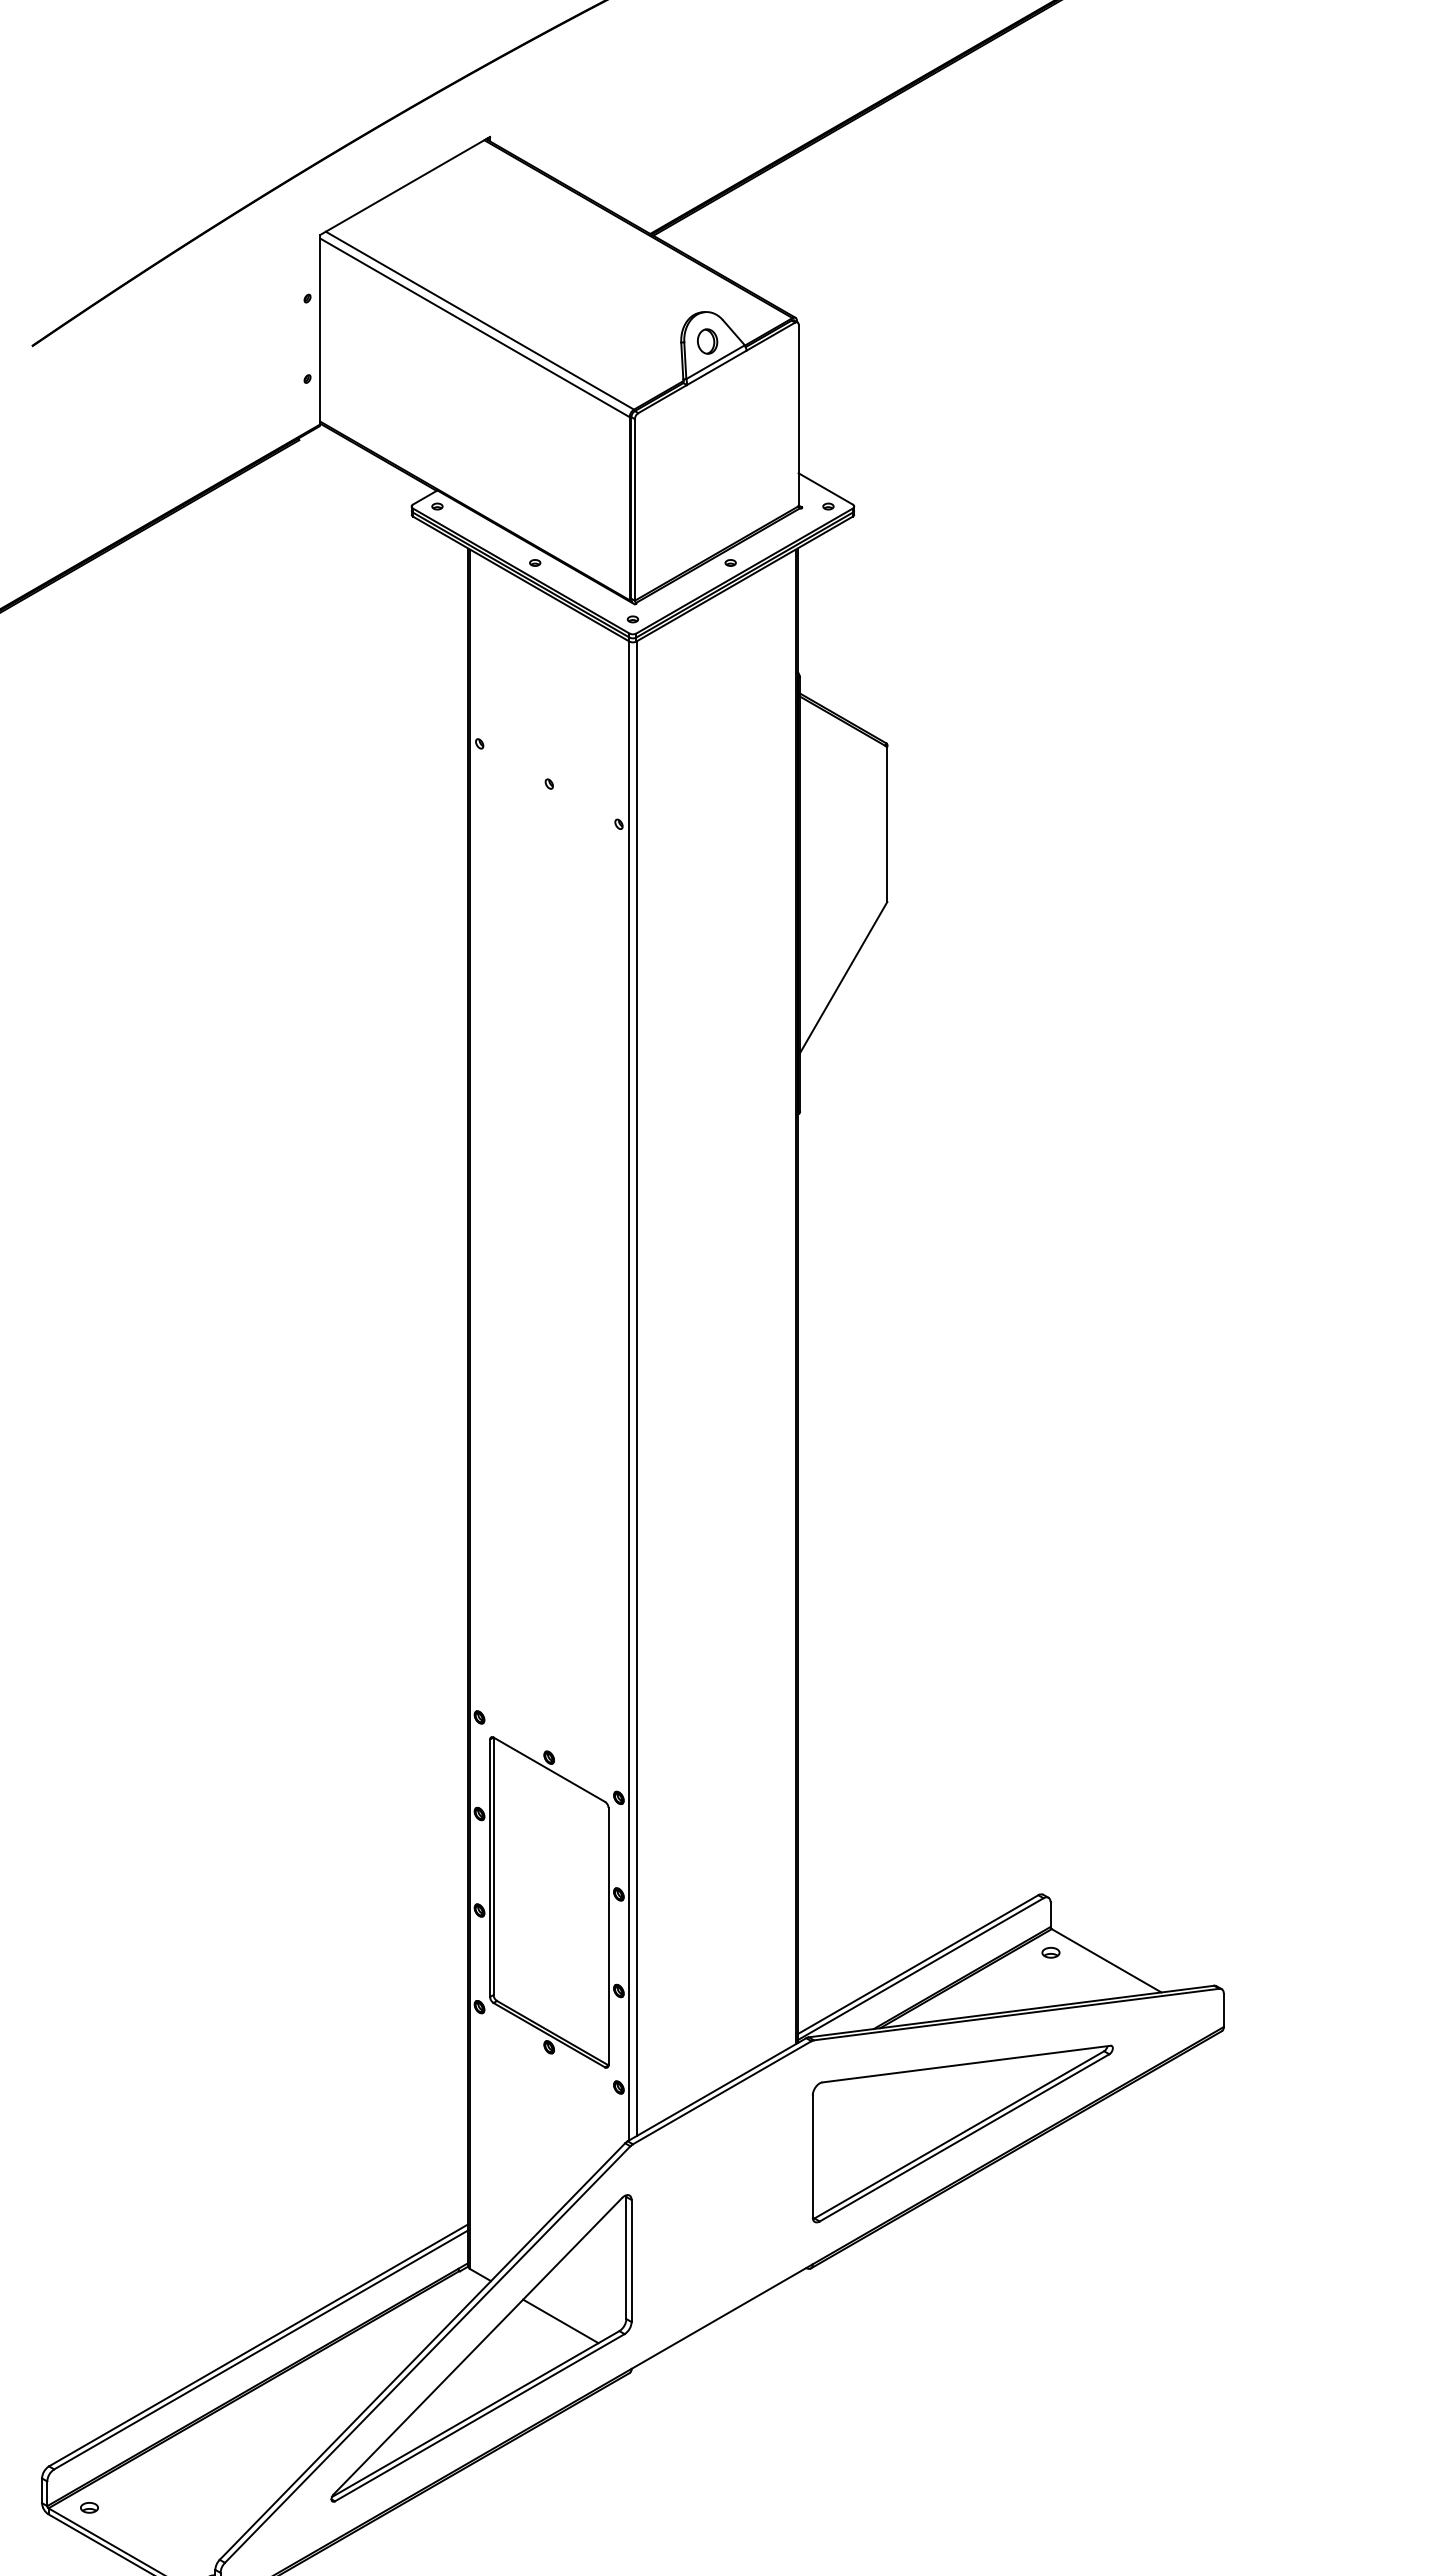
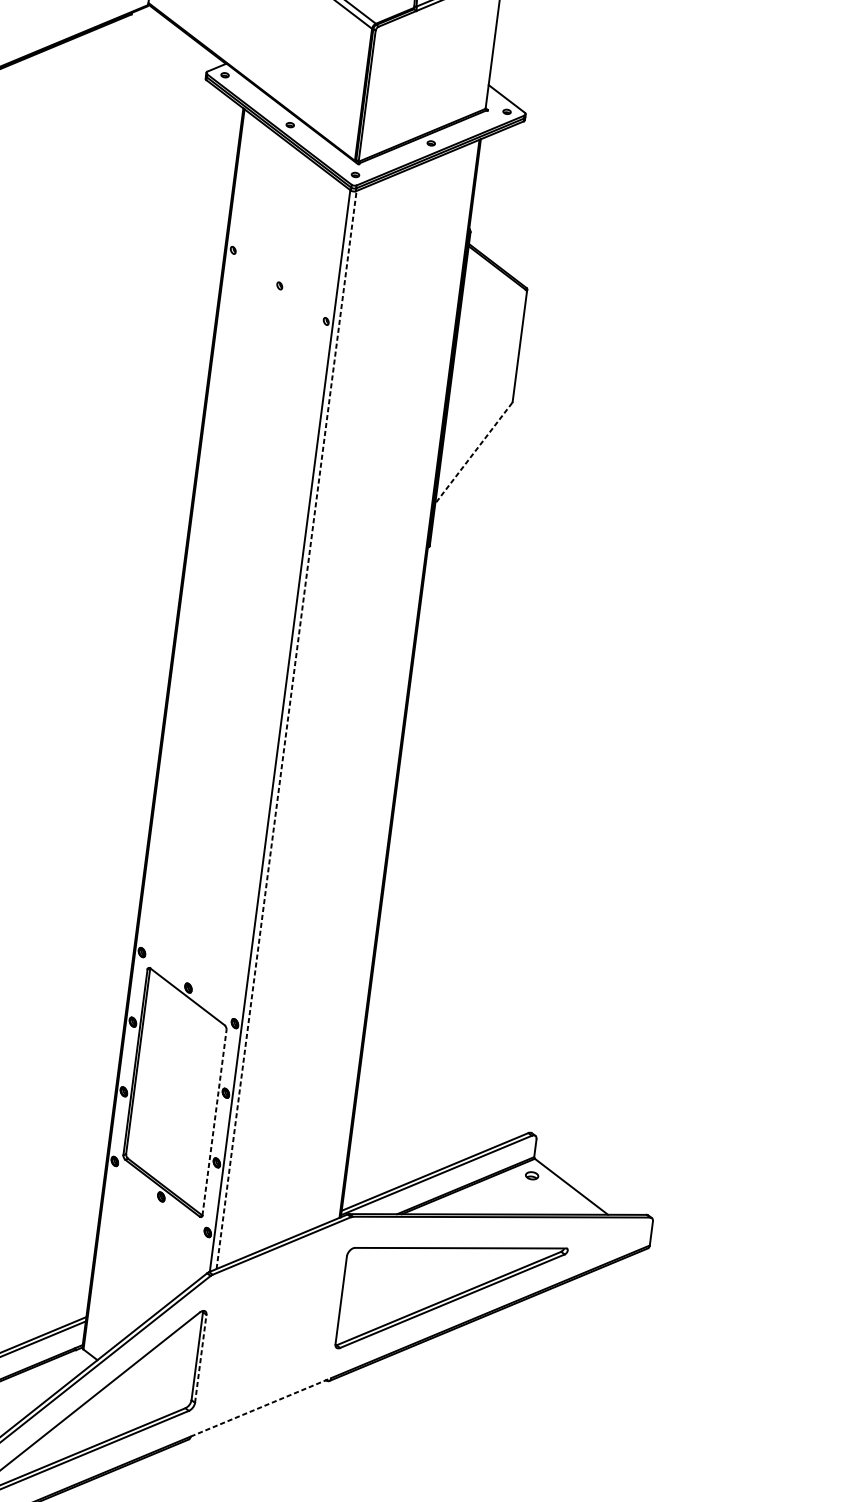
line: (843, 978) -> (473, 453), solid -> dashed
line: (637, 1387) -> (286, 729), solid -> dashed
line: (608, 1936) -> (214, 1122), solid -> dashed
line: (631, 2260) -> (200, 1358), solid -> dashed
line: (722, 2316) -> (261, 1407), solid -> dashed
line: (560, 2321) -> (143, 1395), removed

